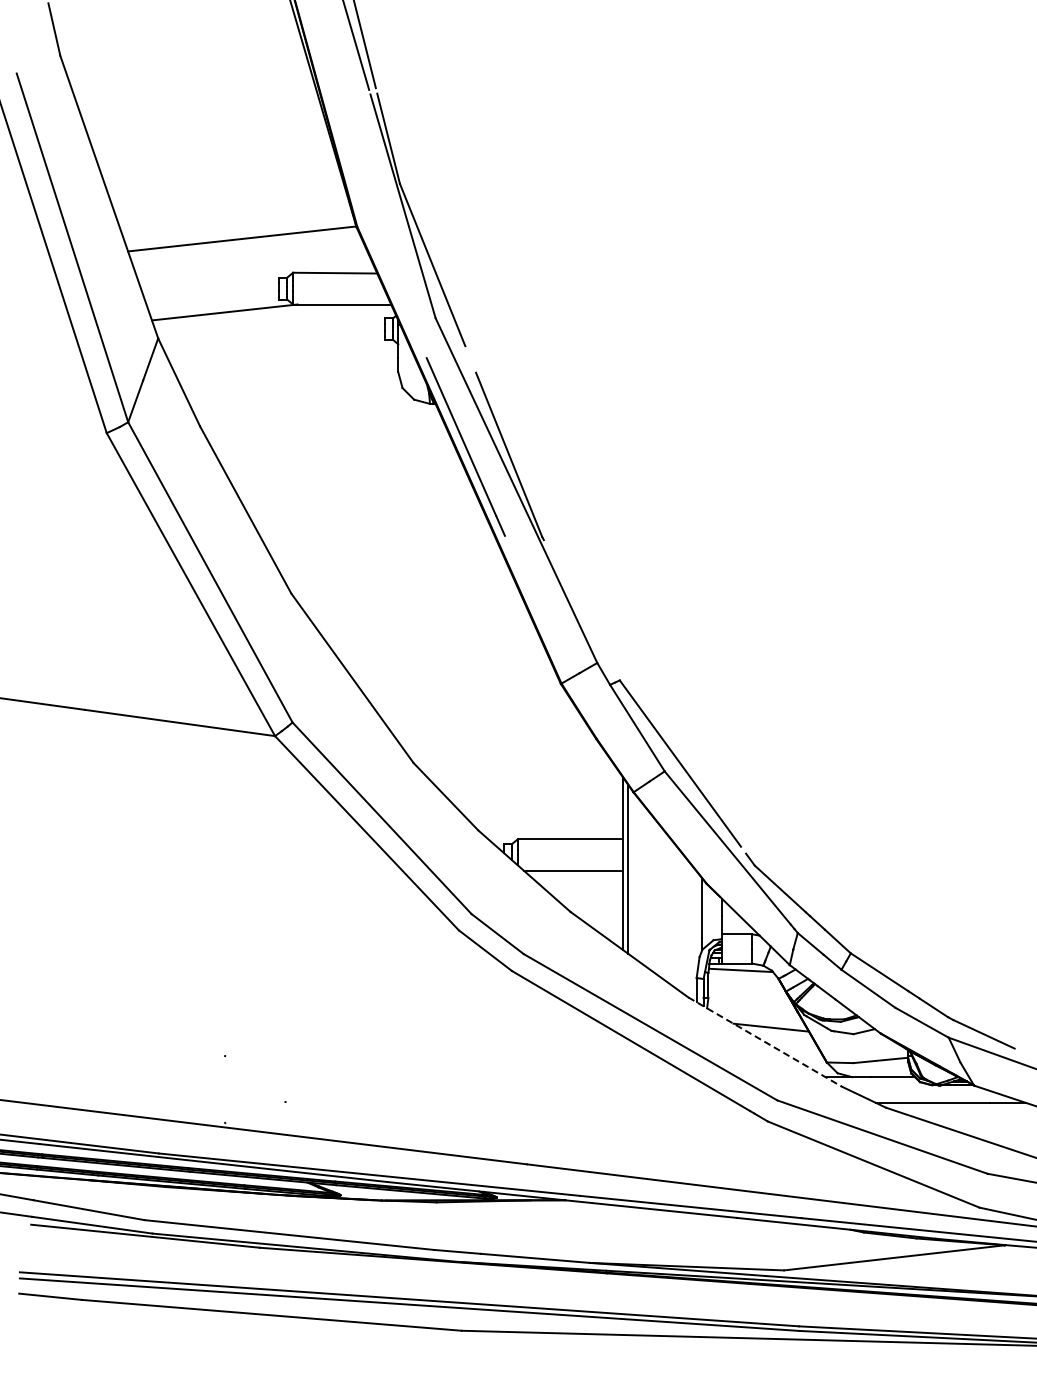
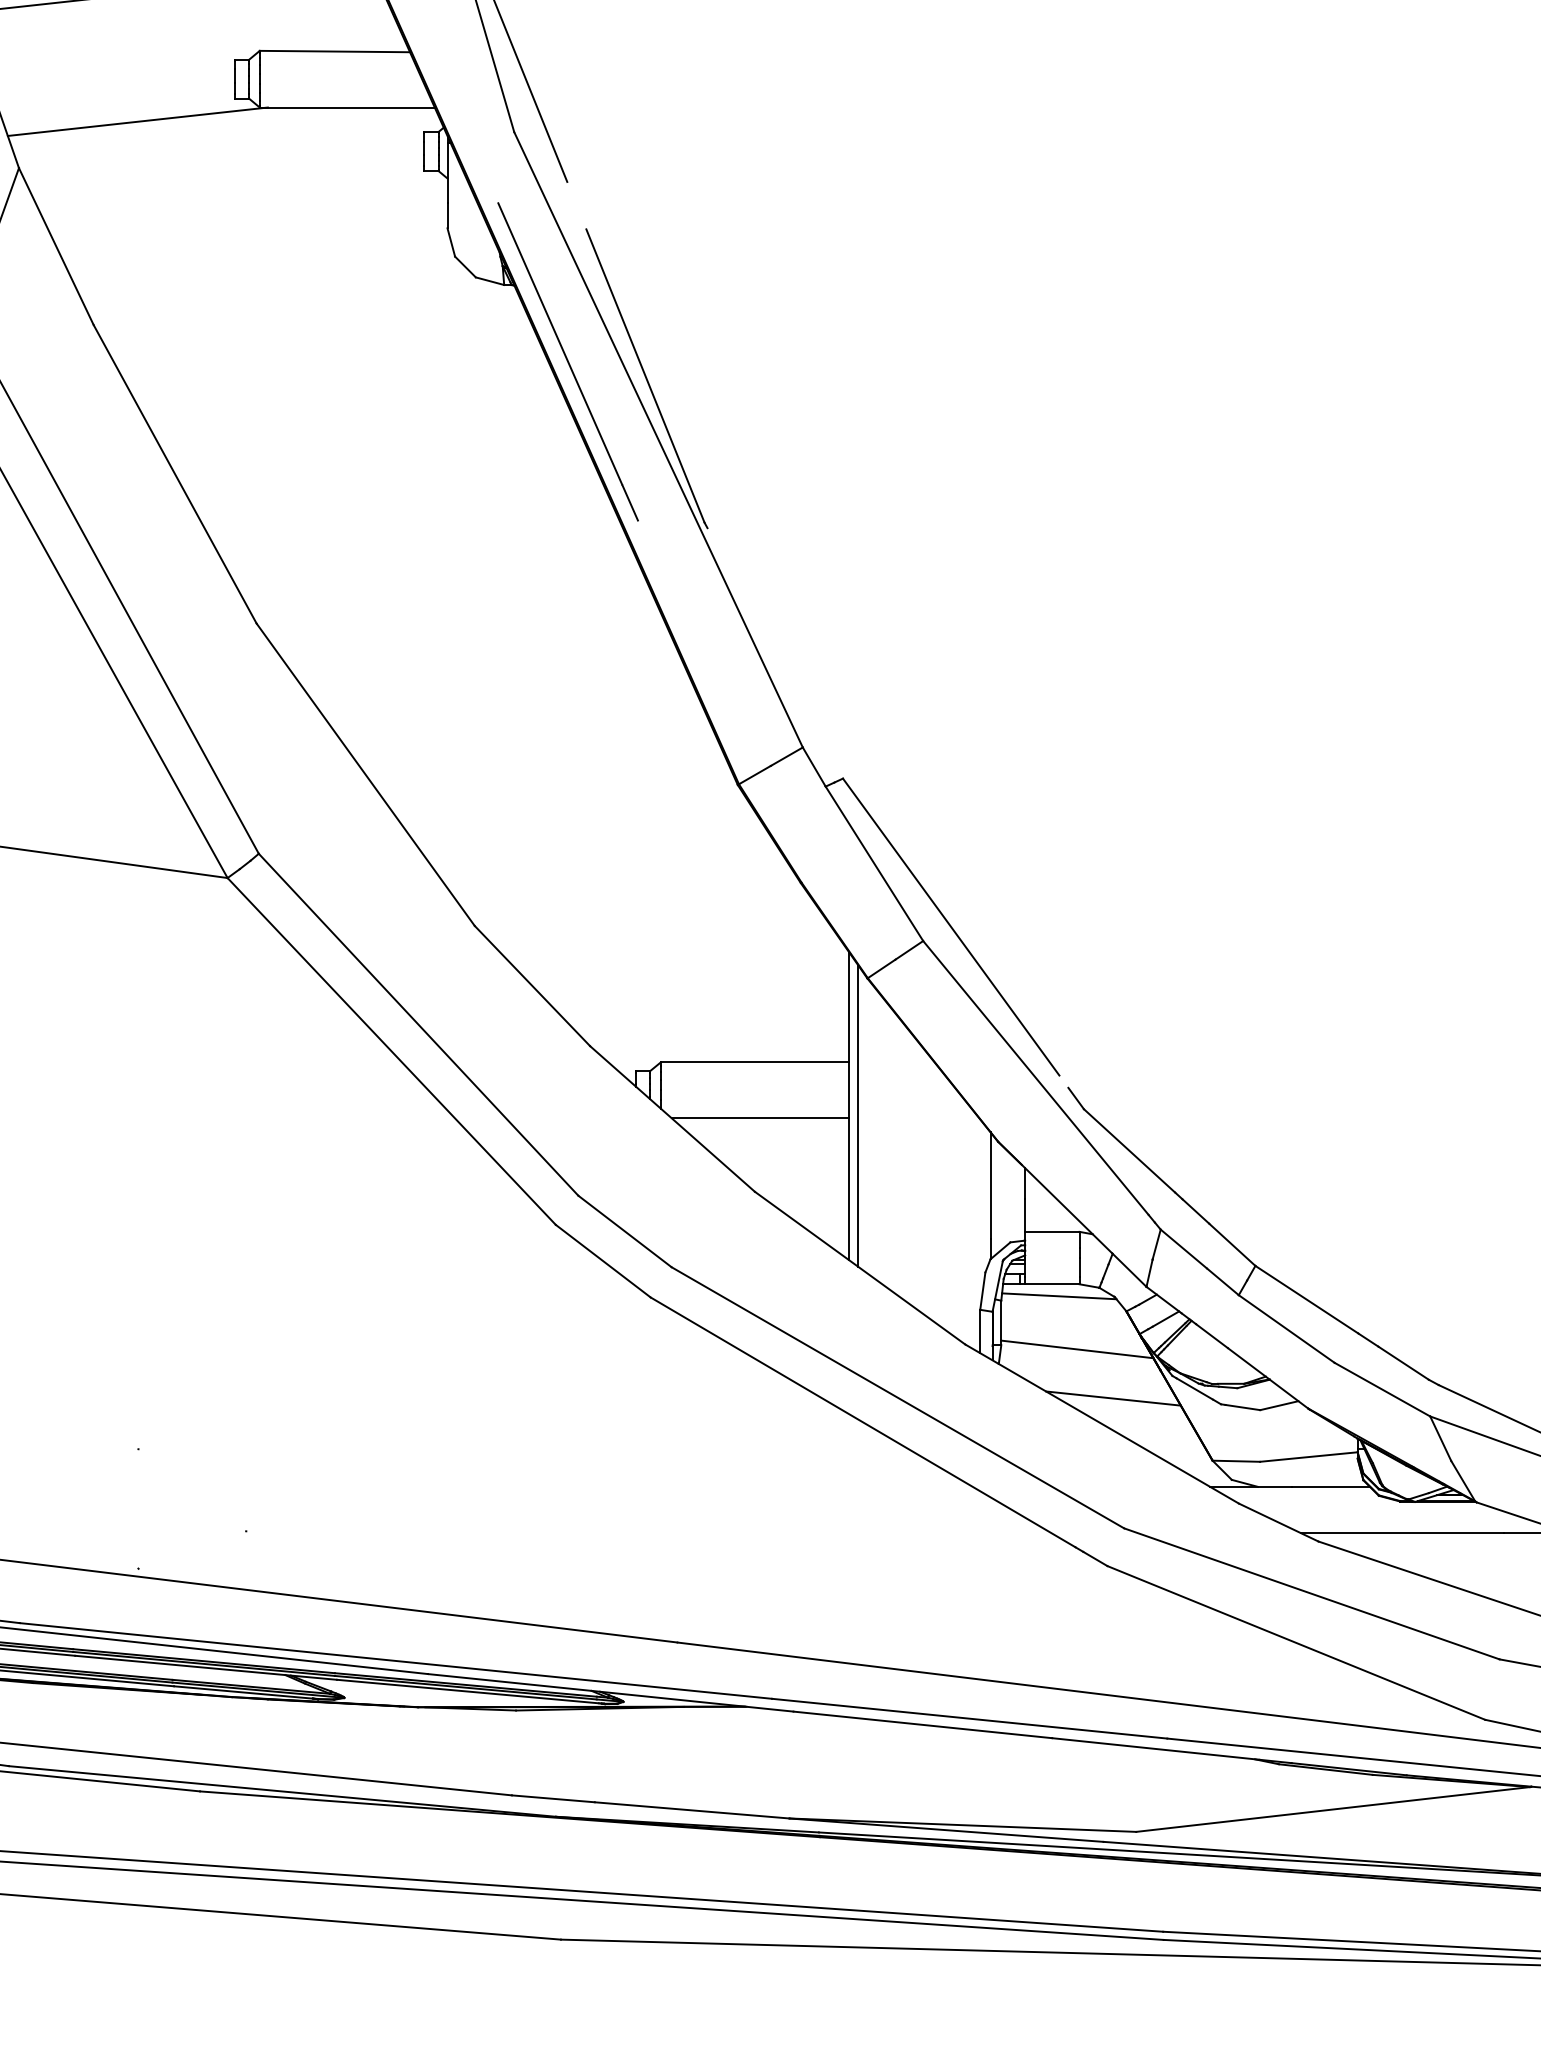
line: (750, 1000) -> (1076, 1350), added
line: (764, 1041) -> (1101, 1423), dashed -> solid

